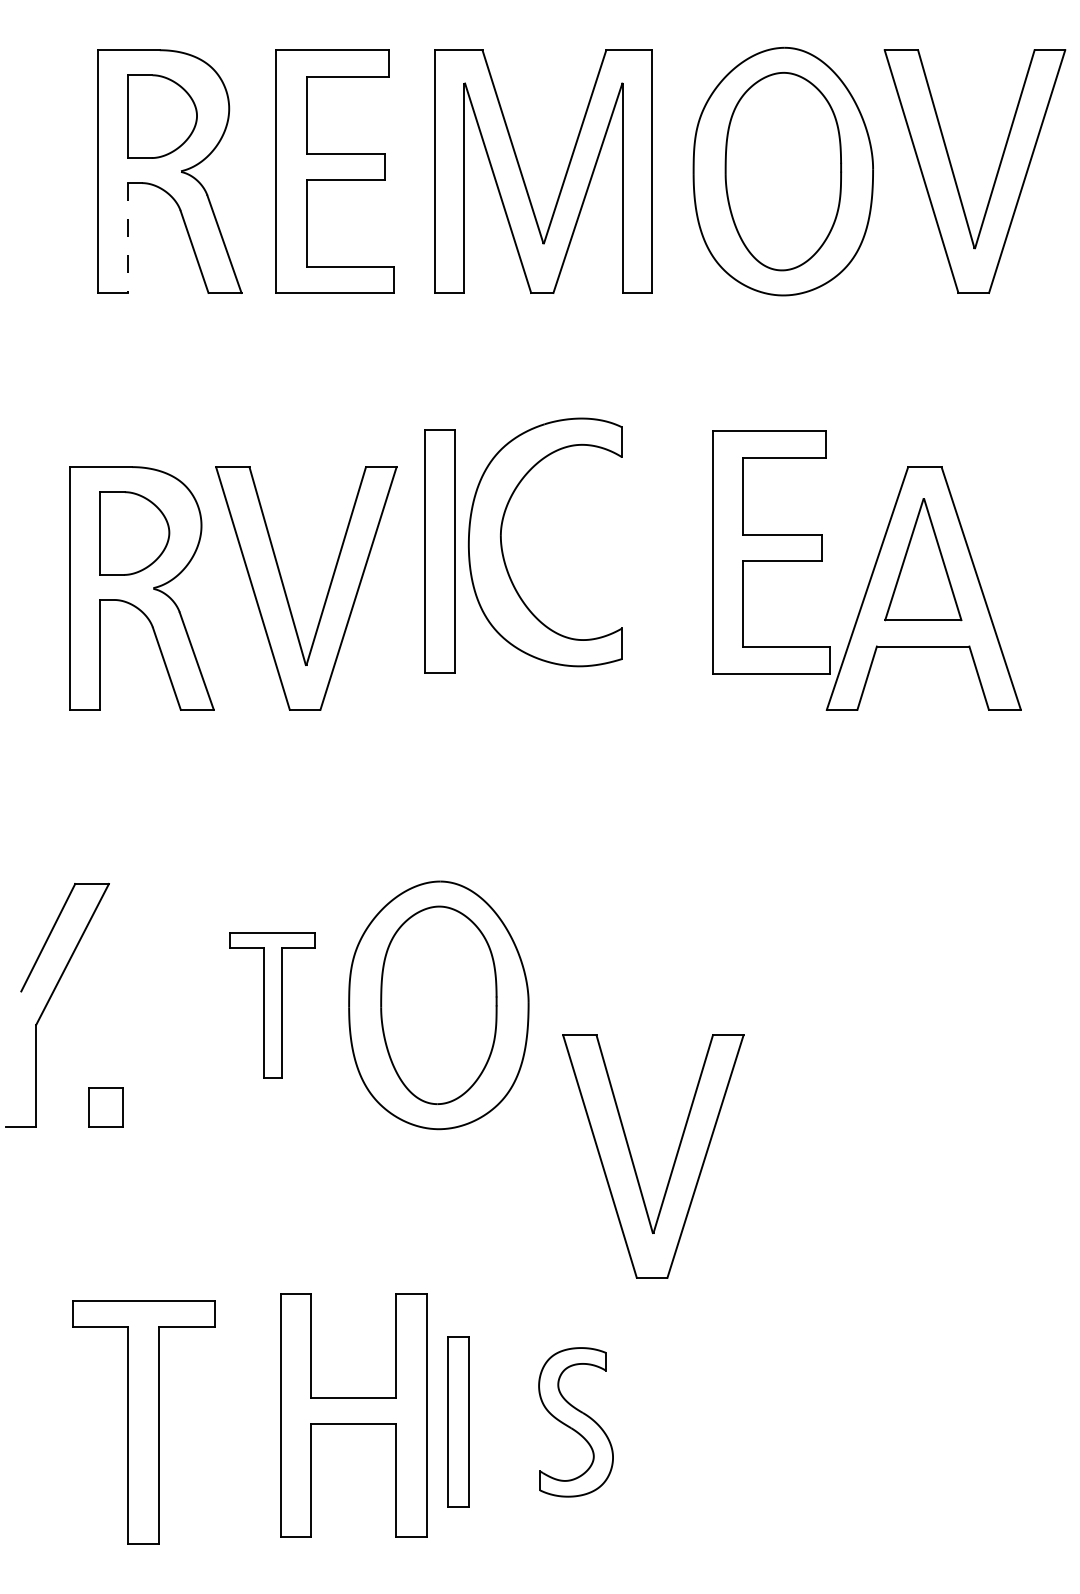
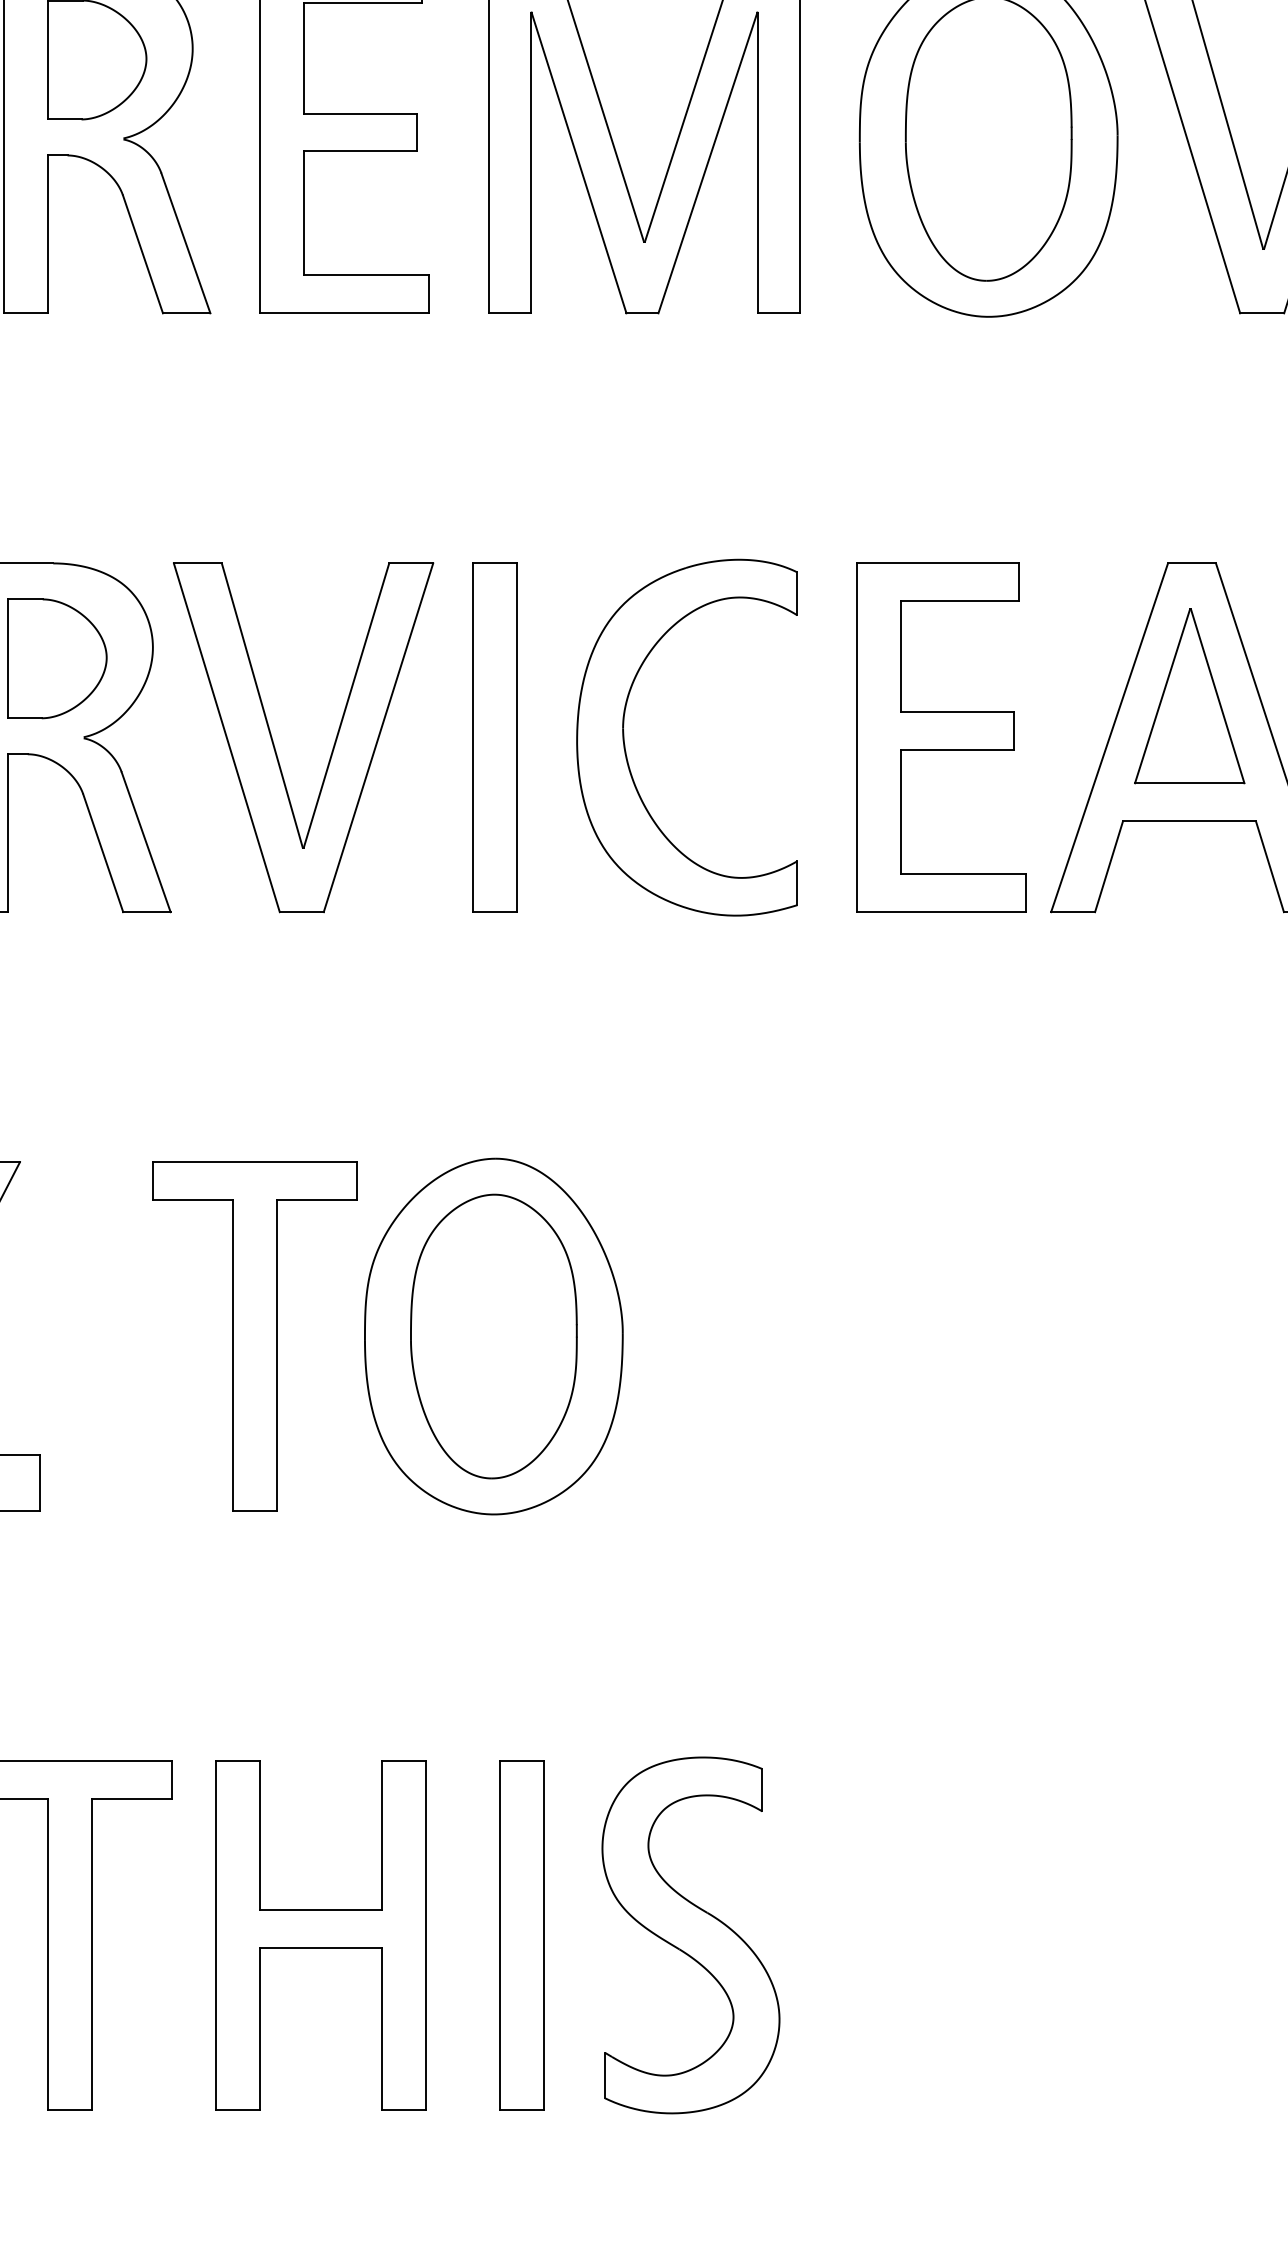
line: (128, 238) -> (48, 235), dashed -> solid
part: (439, 551) -> (494, 737), moved
part: (503, 551) -> (626, 750), moved
part: (771, 552) -> (941, 737), moved
part: (272, 1005) -> (254, 1336), size x1.67
part: (633, 1160) -> (773, 1559), removed
part: (353, 1415) -> (320, 1935), moved
part: (458, 1422) -> (522, 1935), size x1.43
part: (575, 1422) -> (690, 1935), size x1.67

